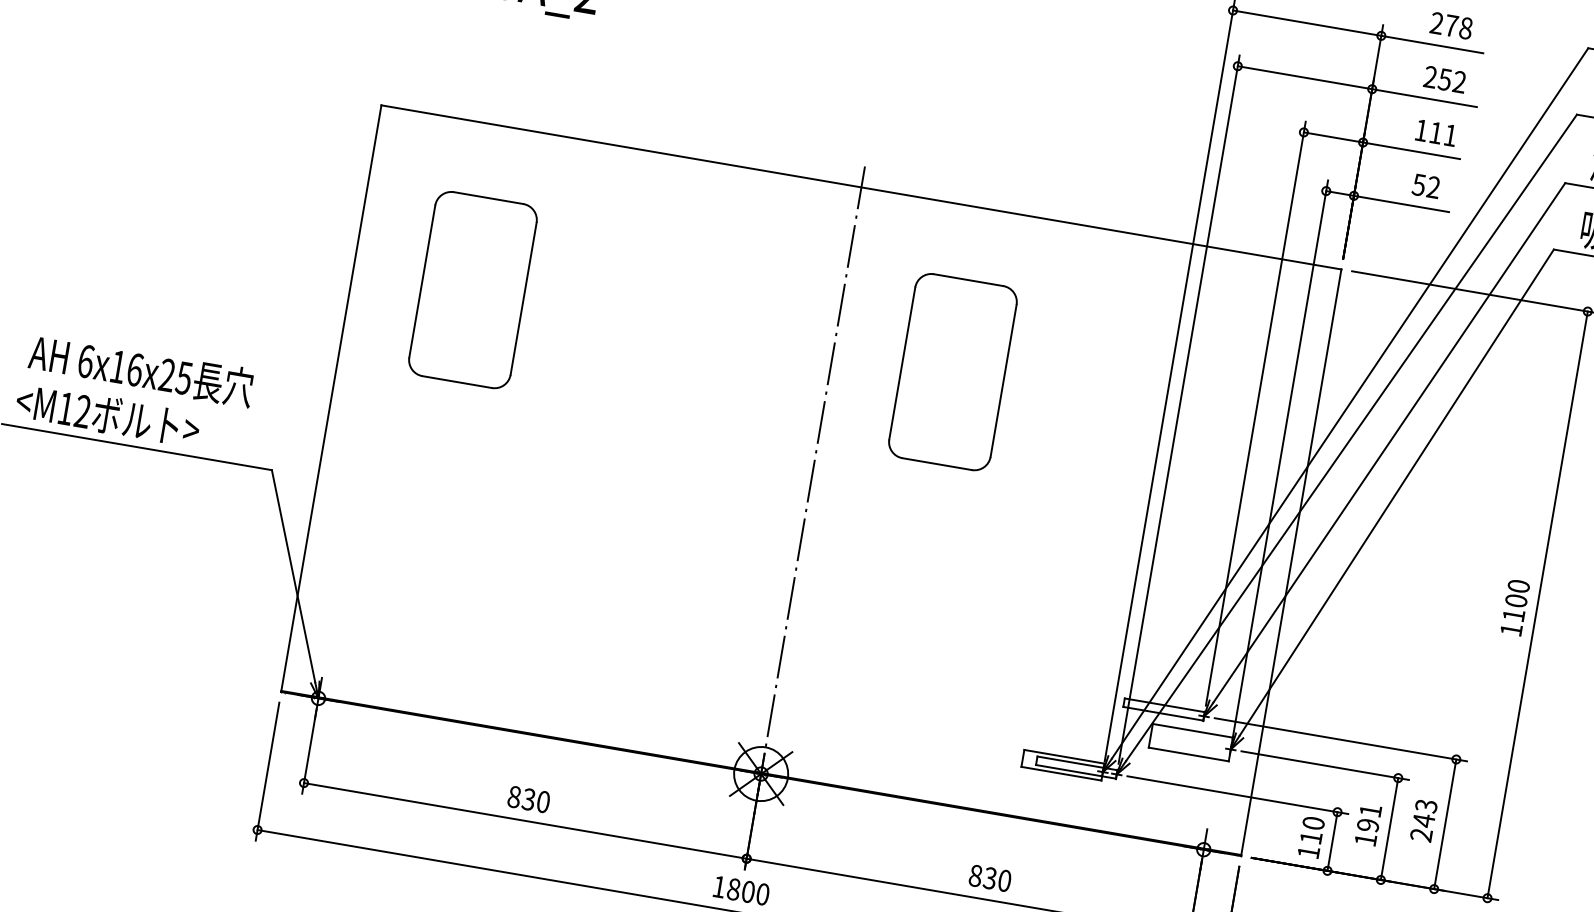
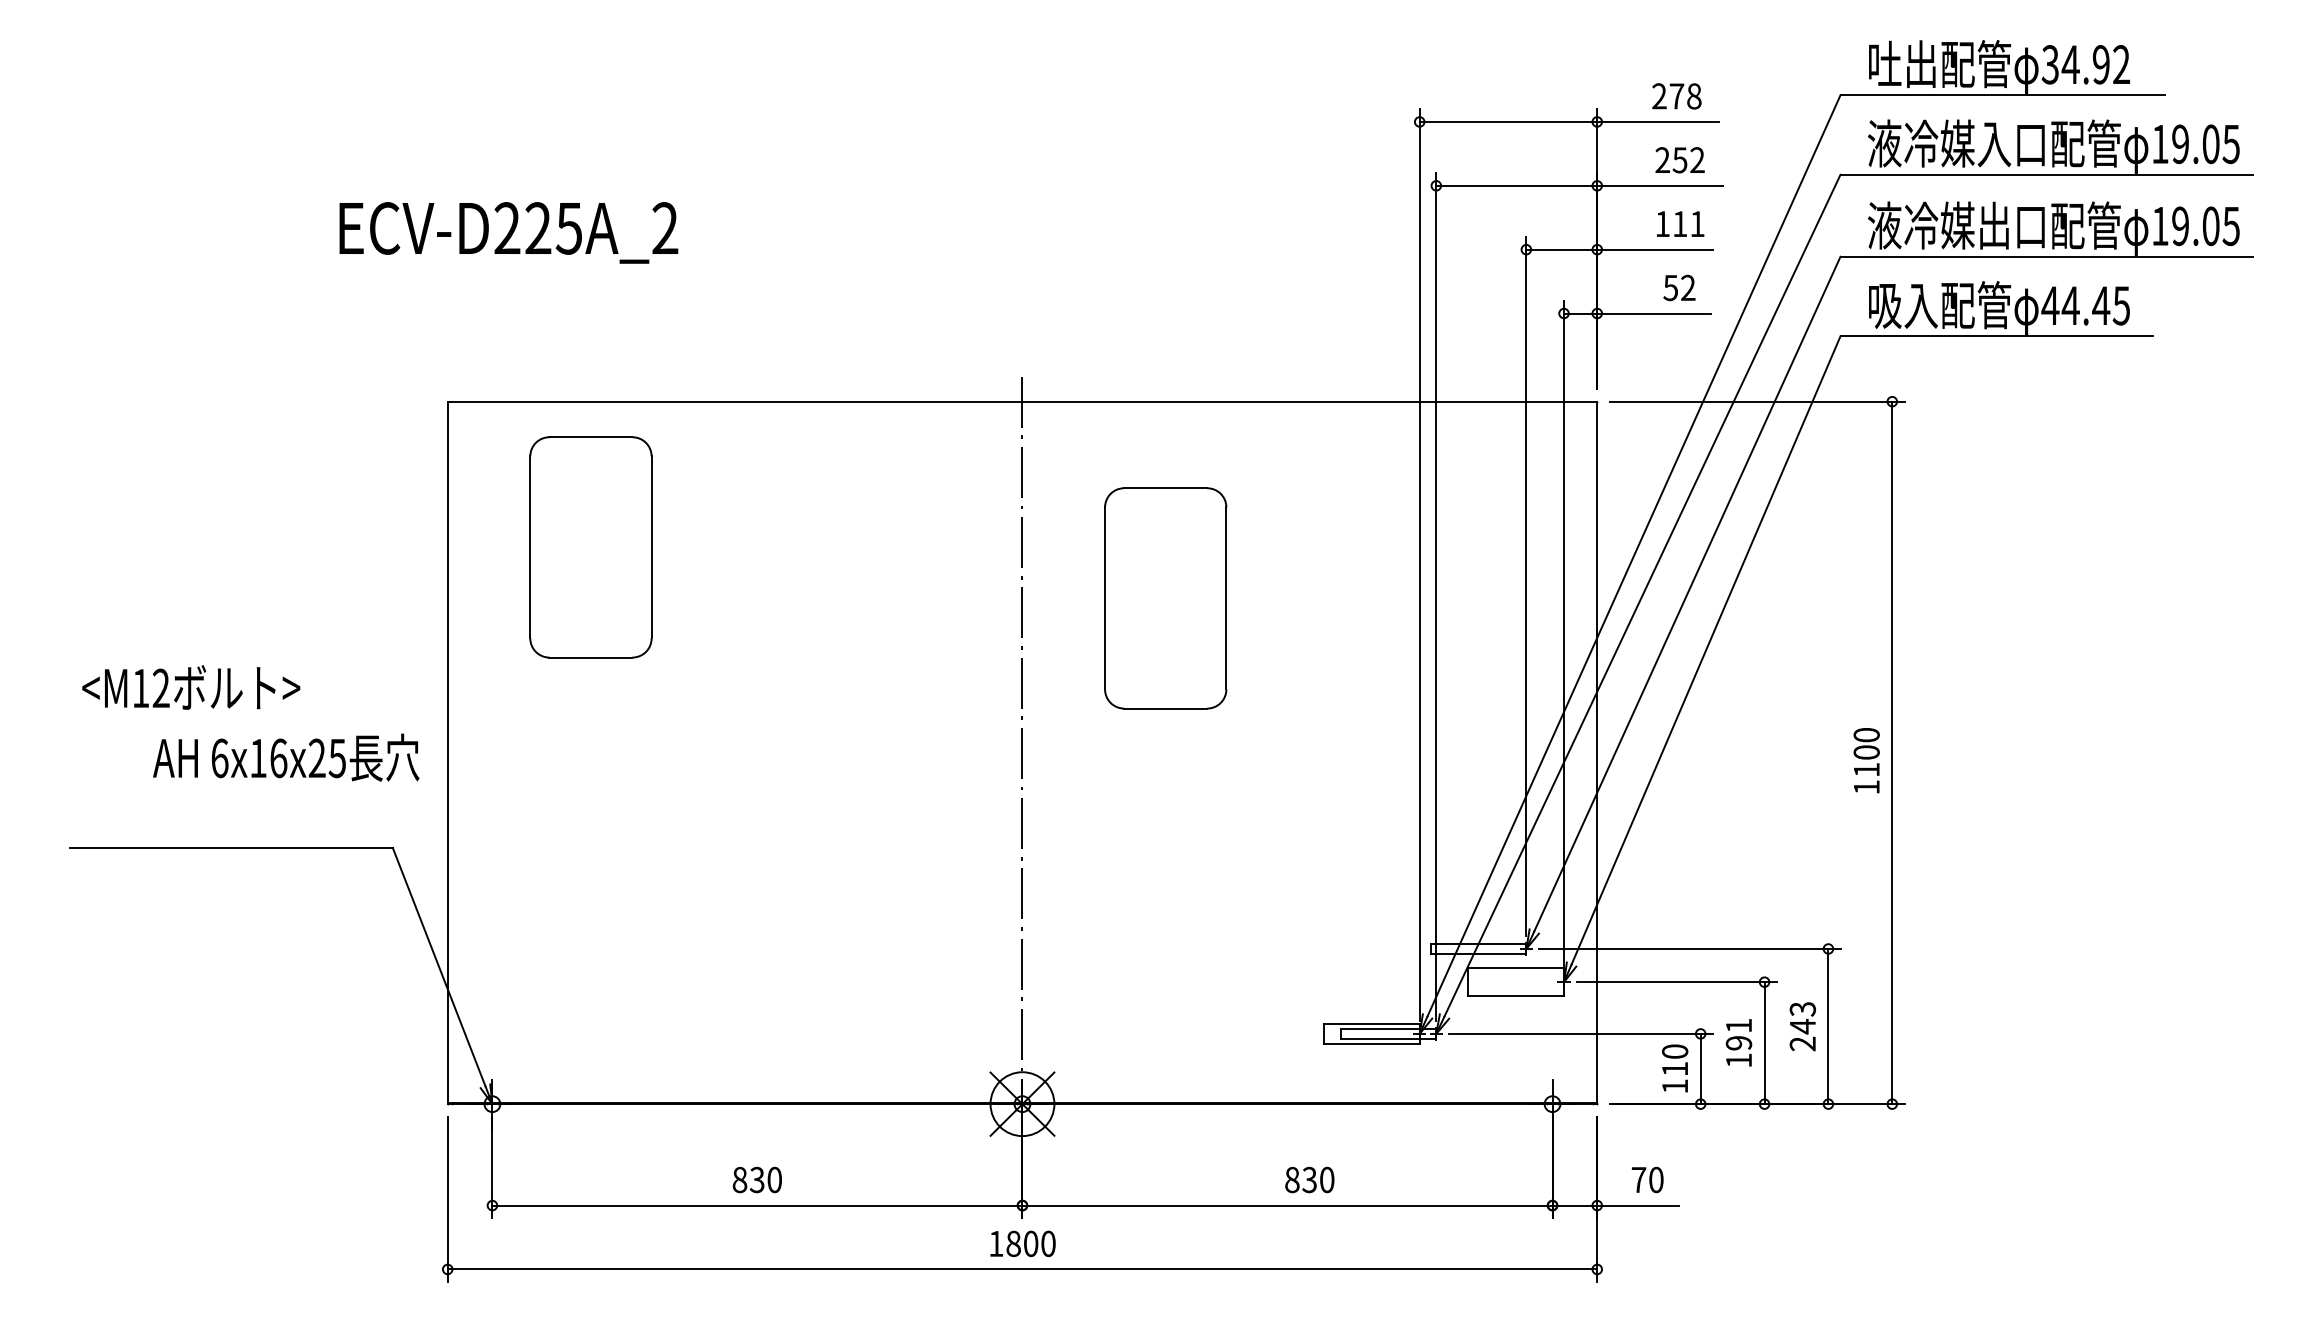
part: (472, 290) -> (590, 547), moved
text: (141, 370) -> (286, 757), moved
text: (108, 415) -> (191, 687), moved

